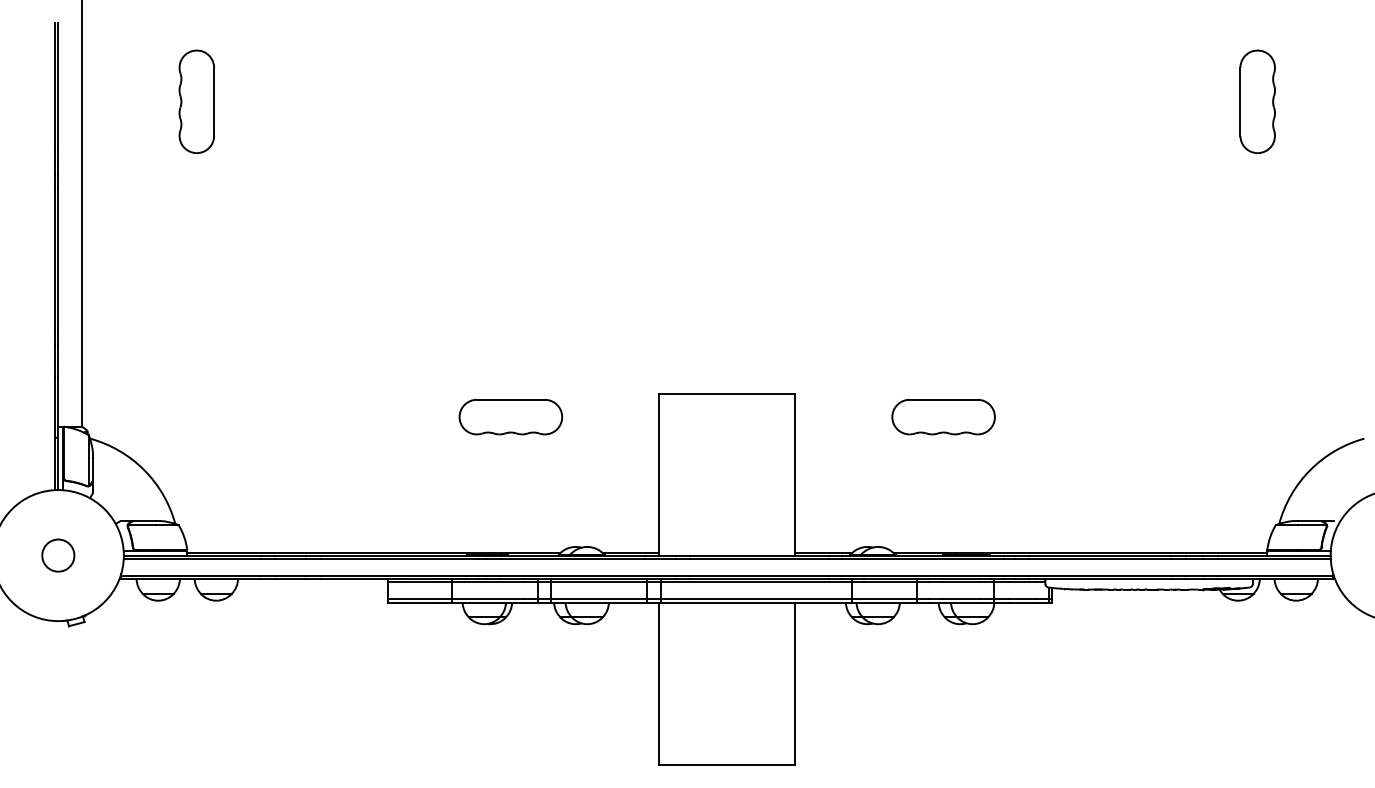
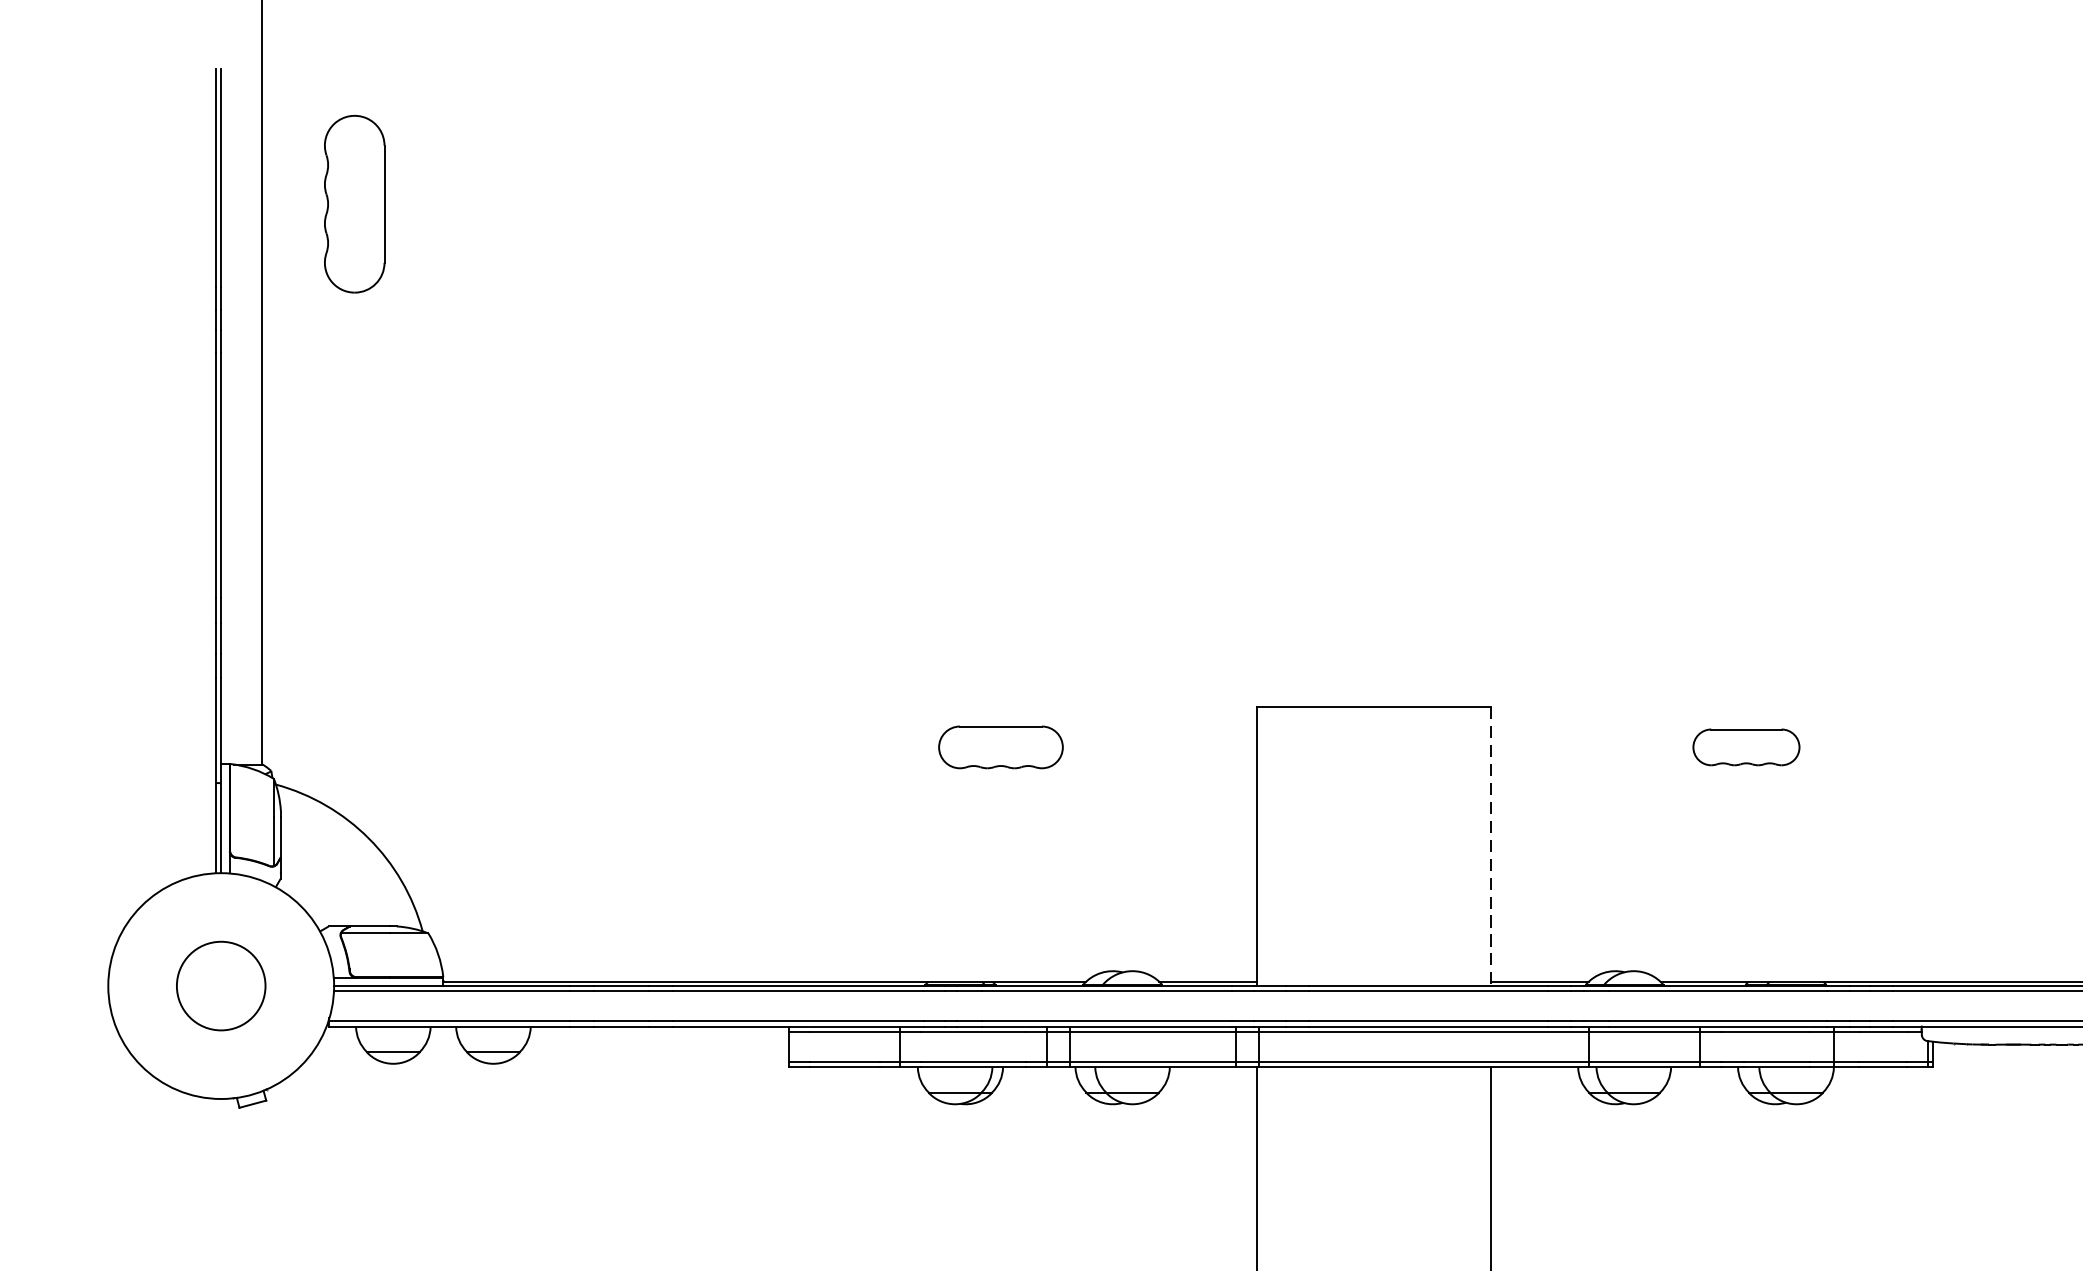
part: (196, 101) -> (354, 203), moved
part: (510, 416) -> (1000, 746), size x0.7
part: (943, 416) -> (1746, 746), size x0.6
line: (795, 474) -> (1491, 846), solid -> dashed
circle: (58, 555) -> (221, 985), size x1.6

